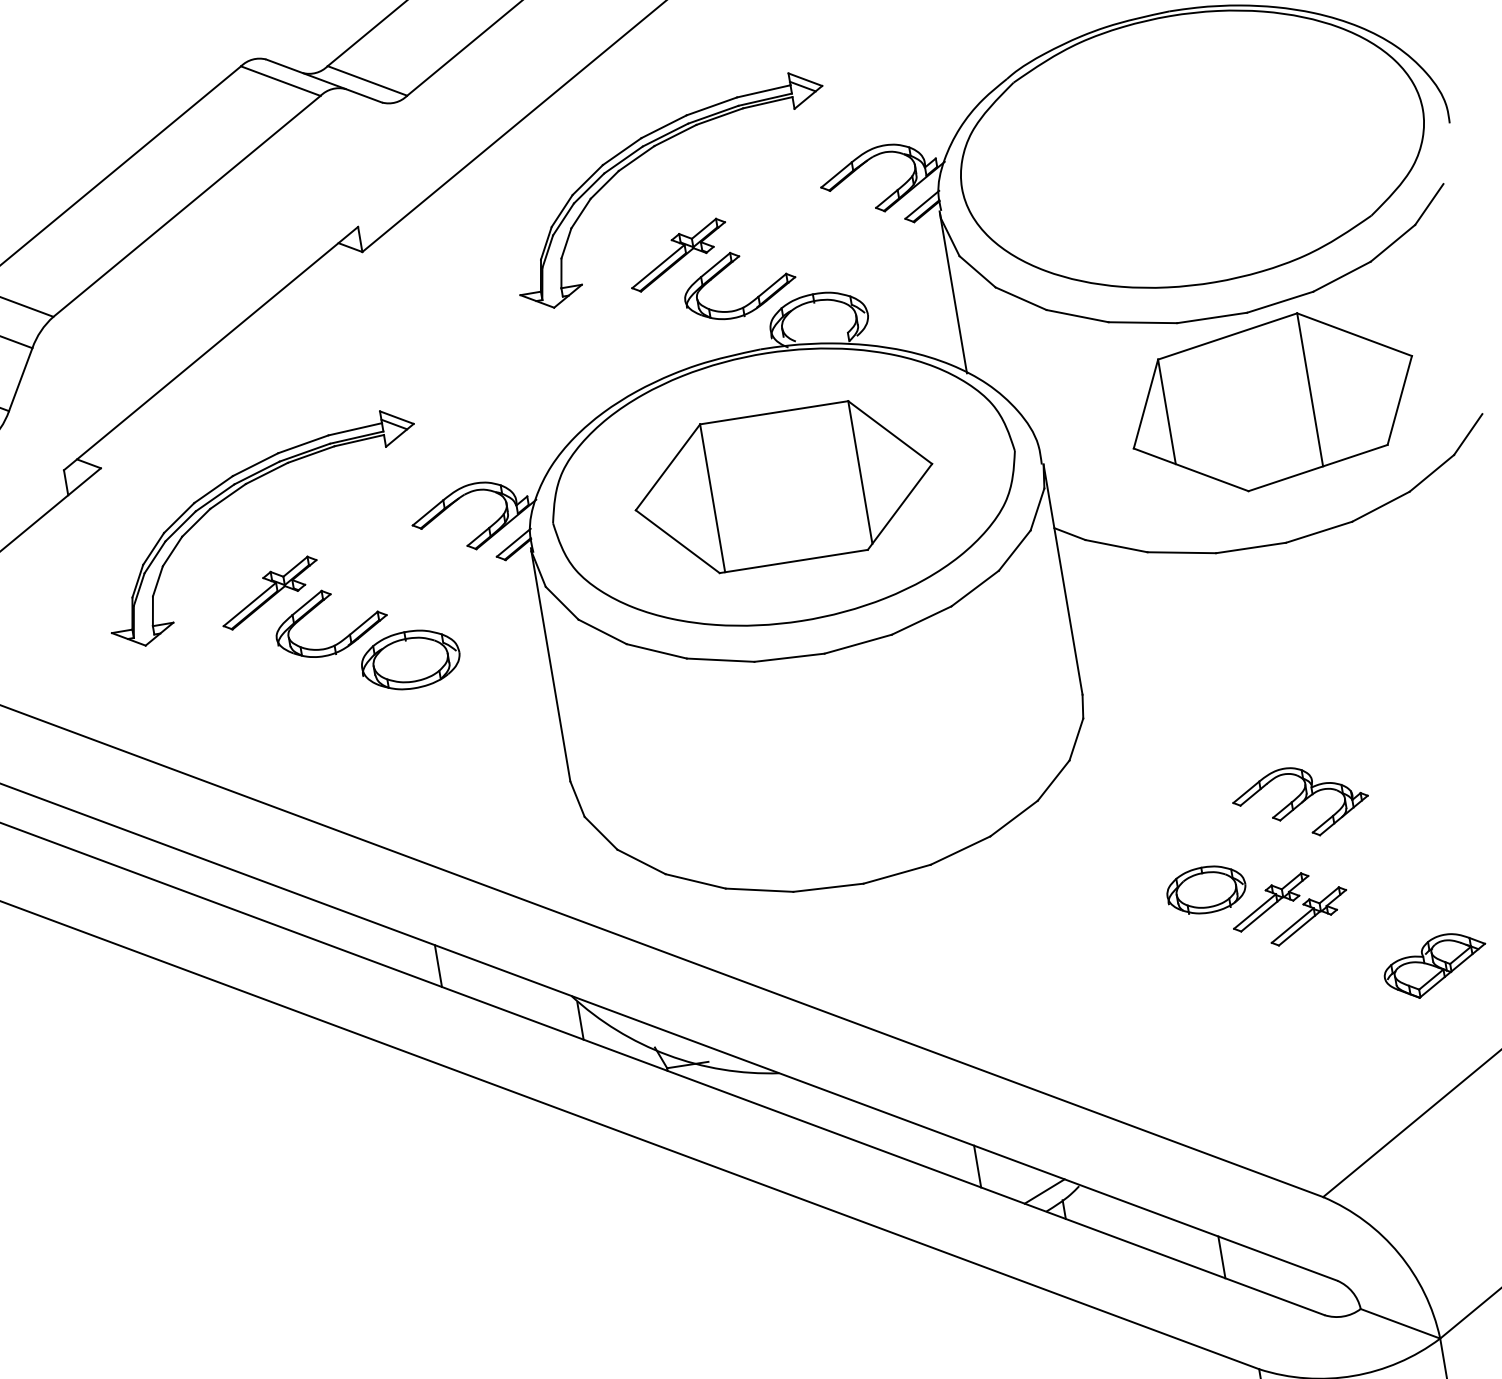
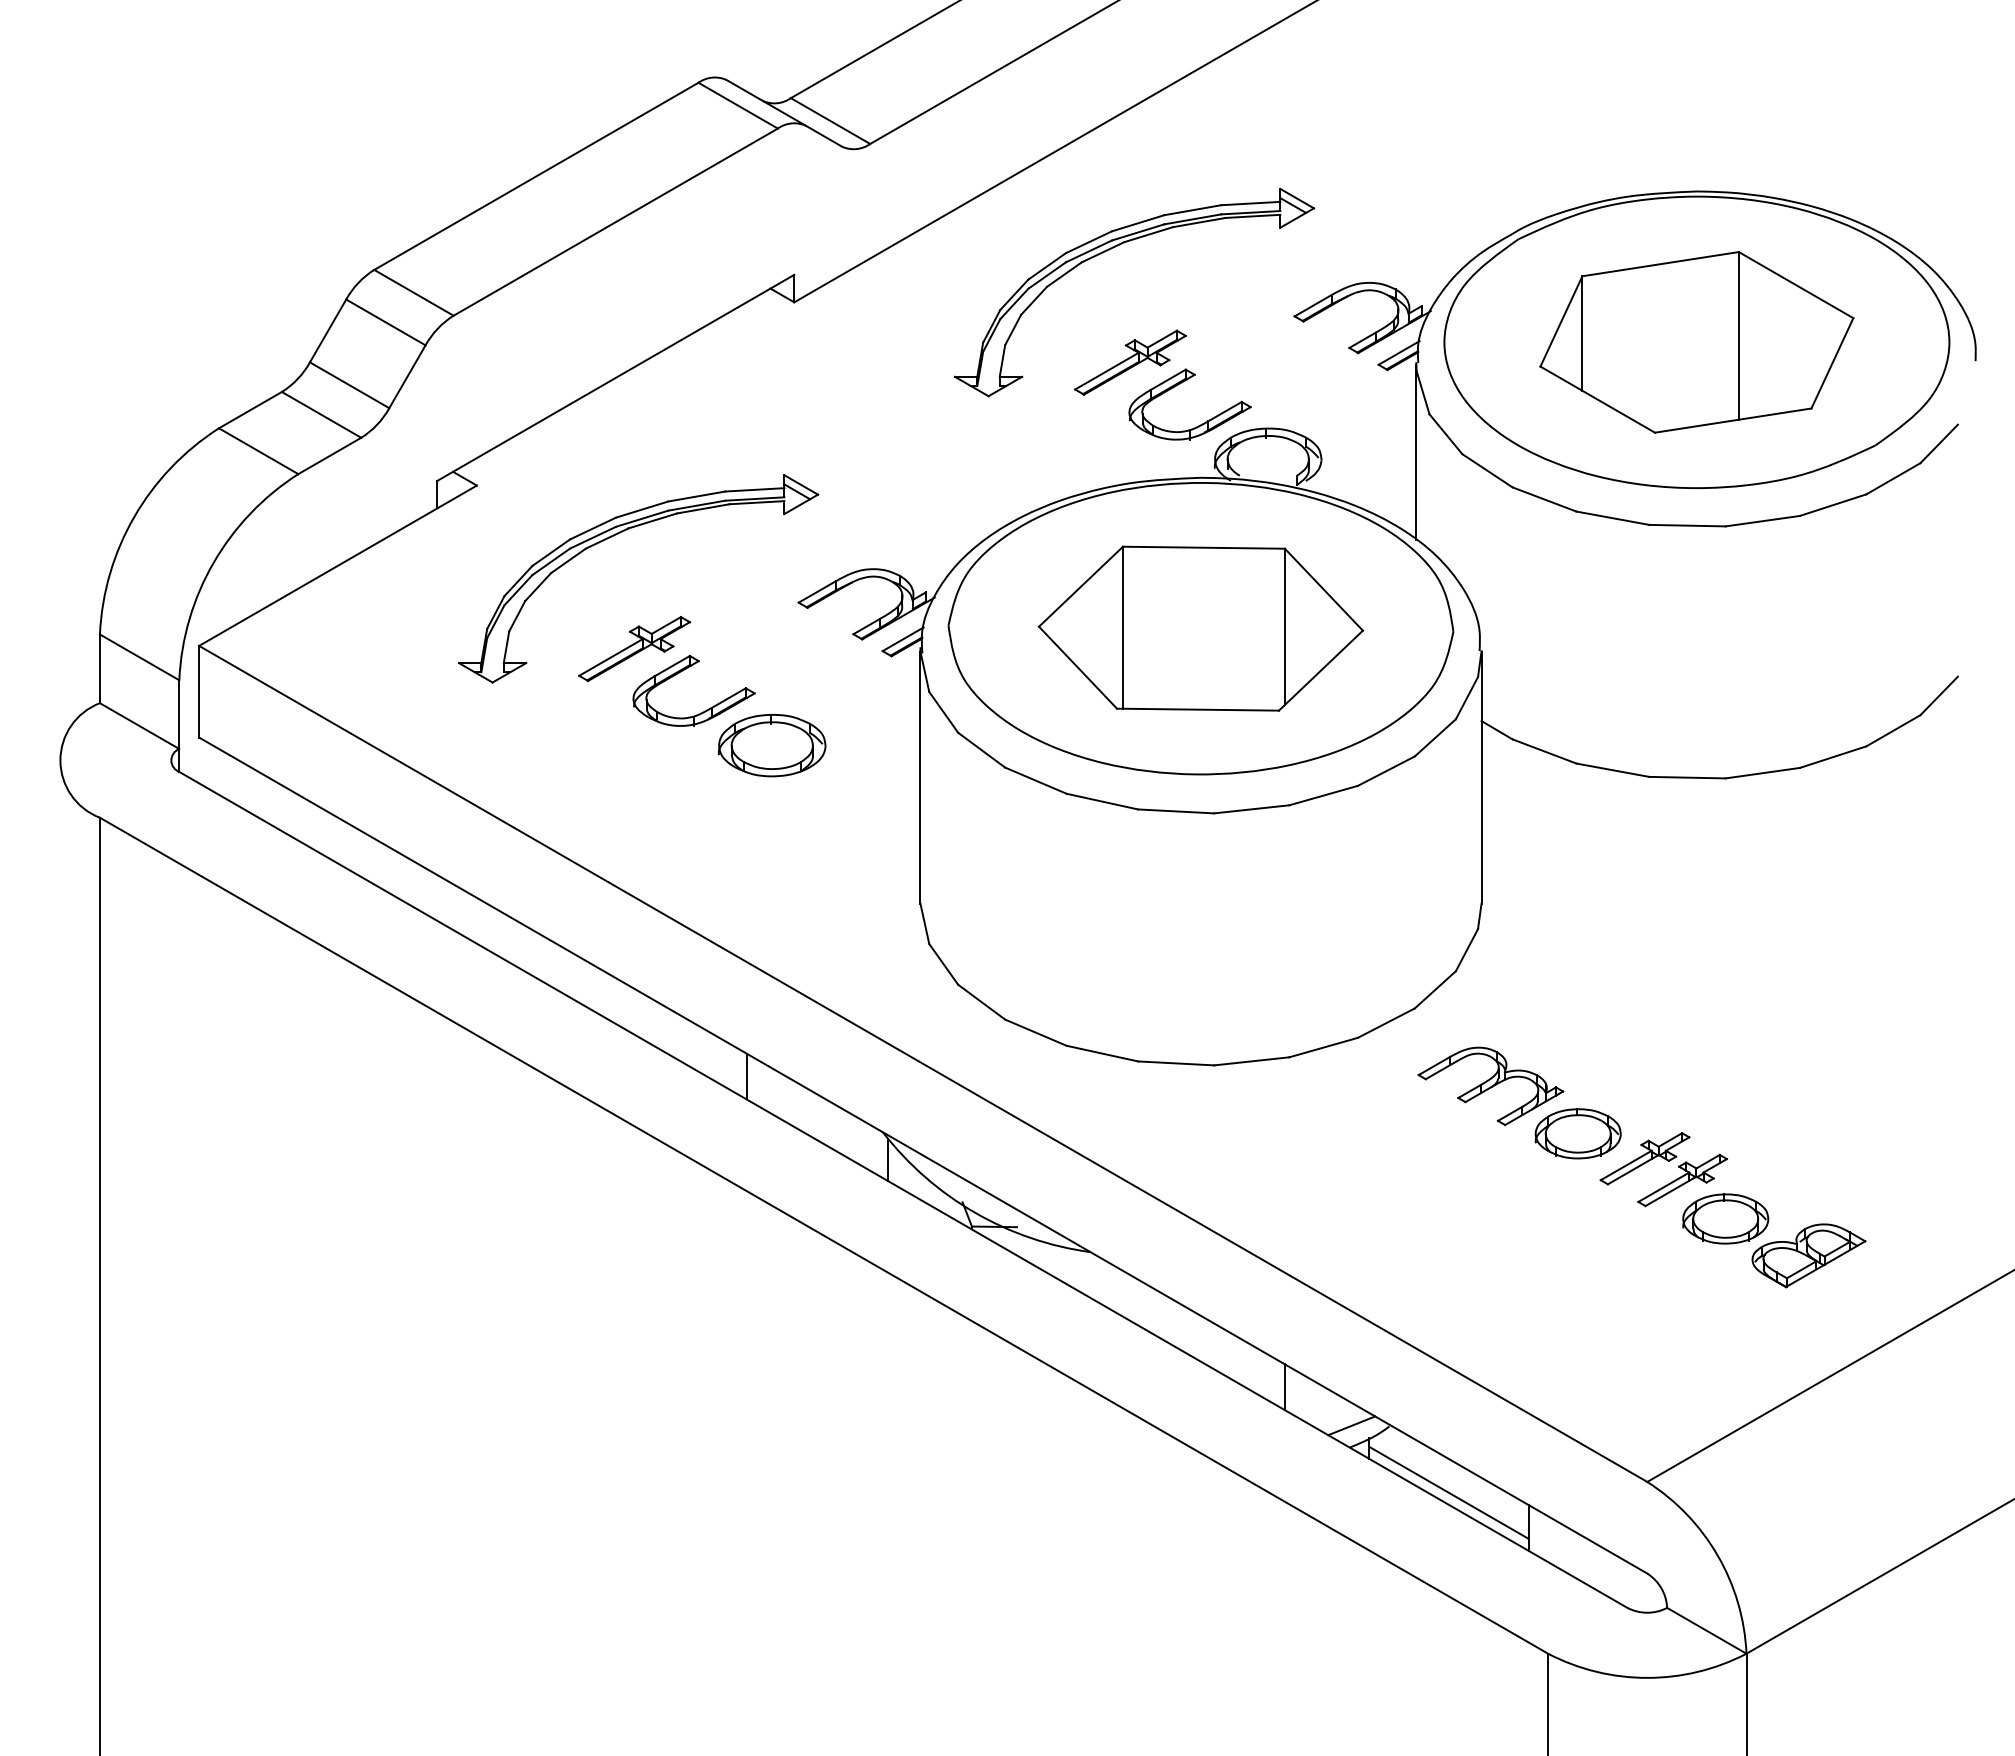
part: (1272, 402) -> (1696, 342), moved
part: (1300, 802) -> (1490, 1086), moved
part: (1353, 944) -> (1725, 1218), added
line: (1143, 1237) -> (1448, 1492), added

